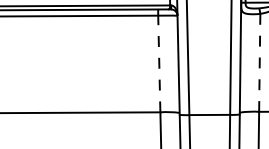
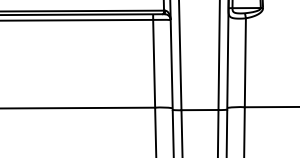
line: (159, 63) -> (154, 63), dashed -> solid
line: (259, 63) -> (245, 63), dashed -> solid

